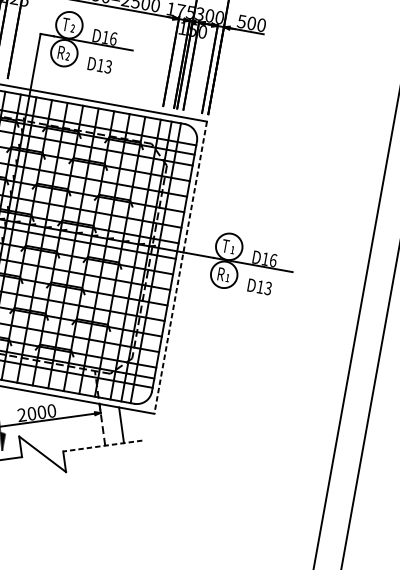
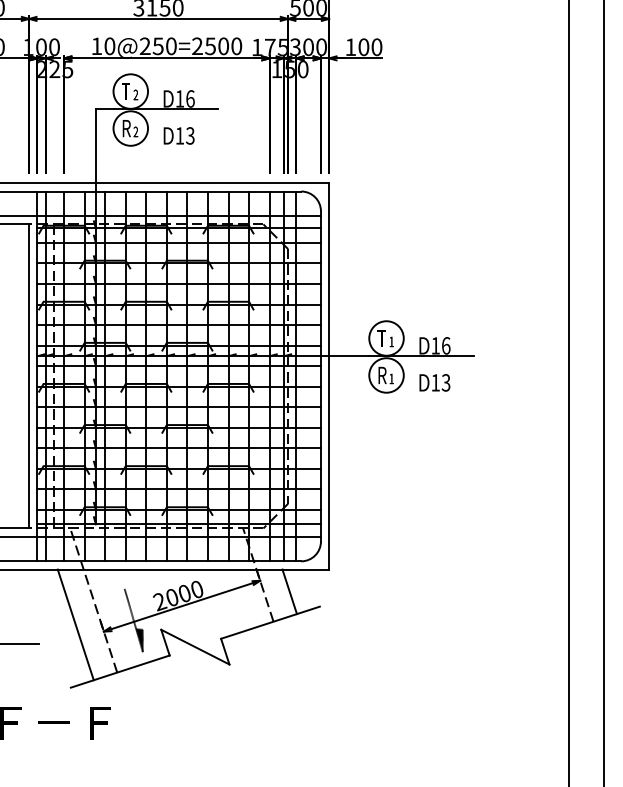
text: (241, 21) -> (350, 47), 500 -> 100
line: (180, 267) -> (329, 376), dashed -> solid
line: (102, 445) -> (270, 622), dashed -> solid

